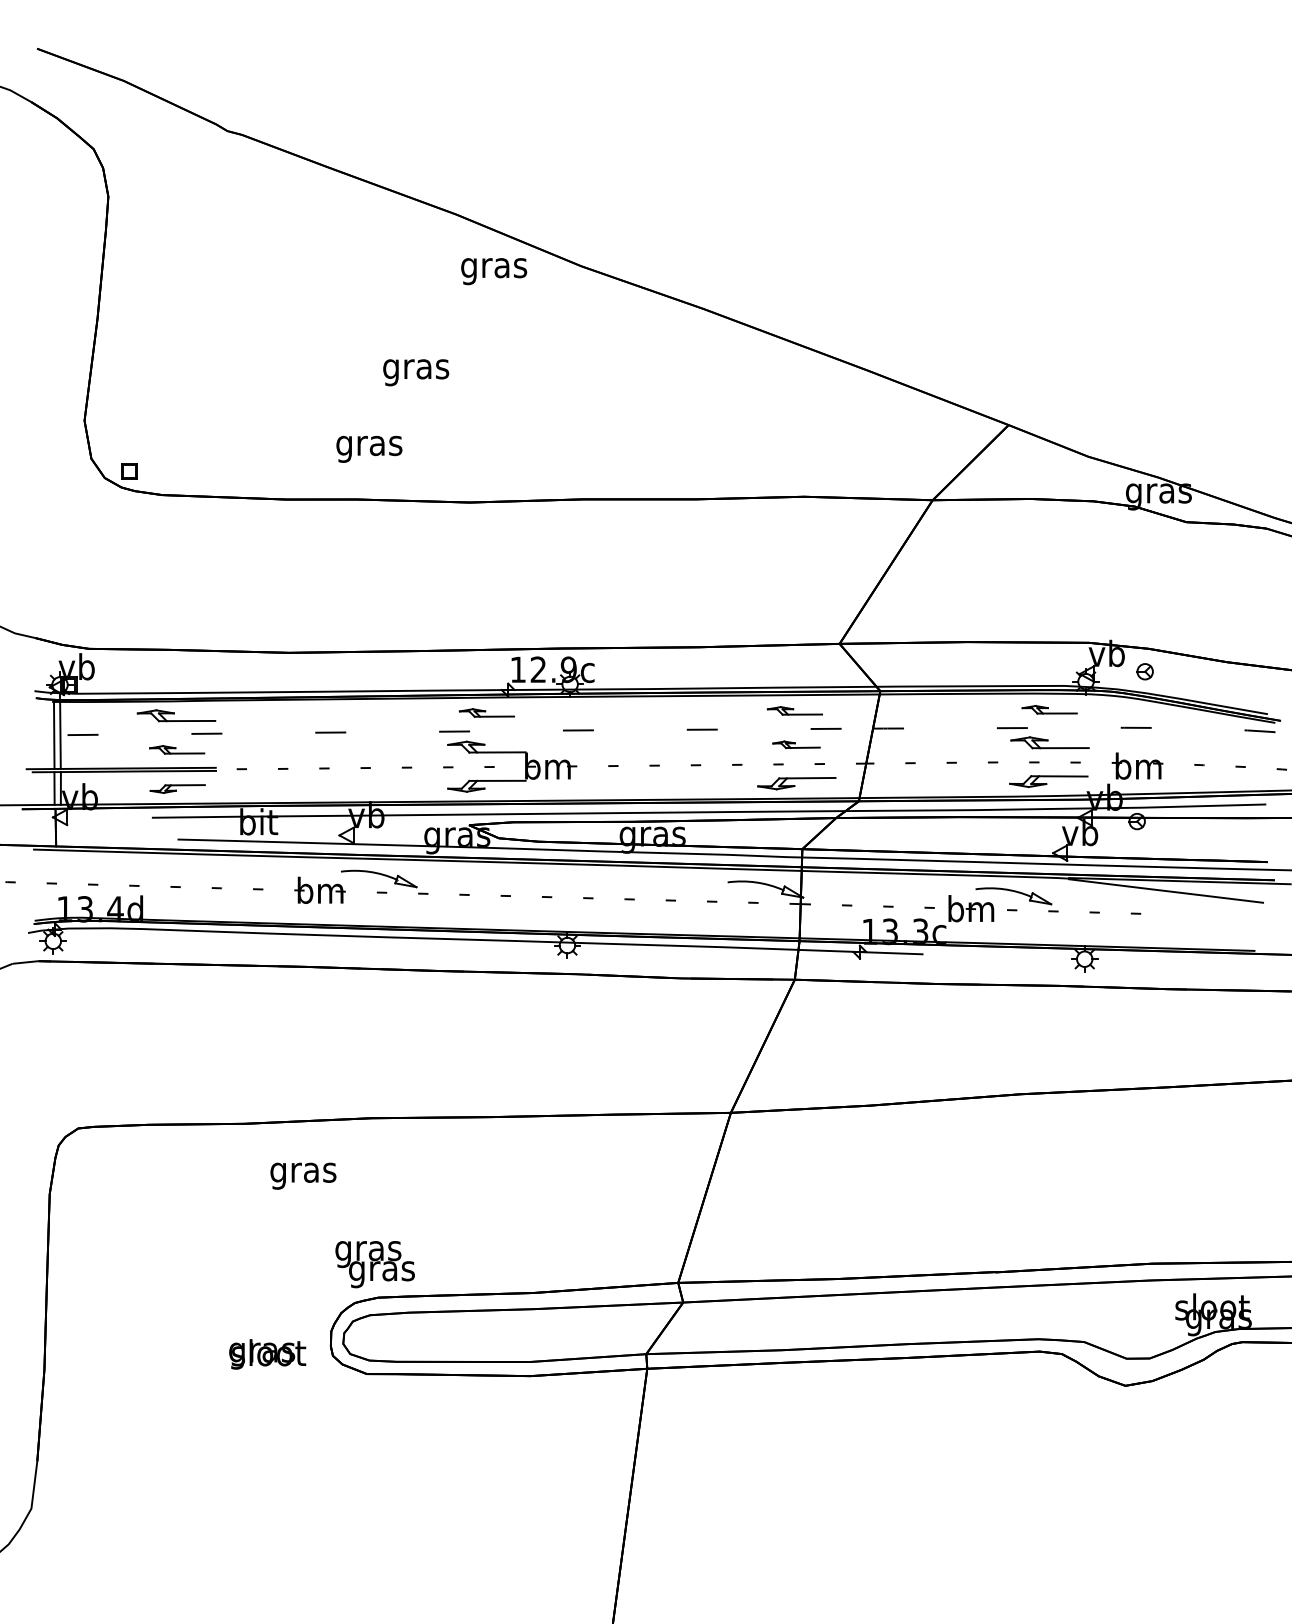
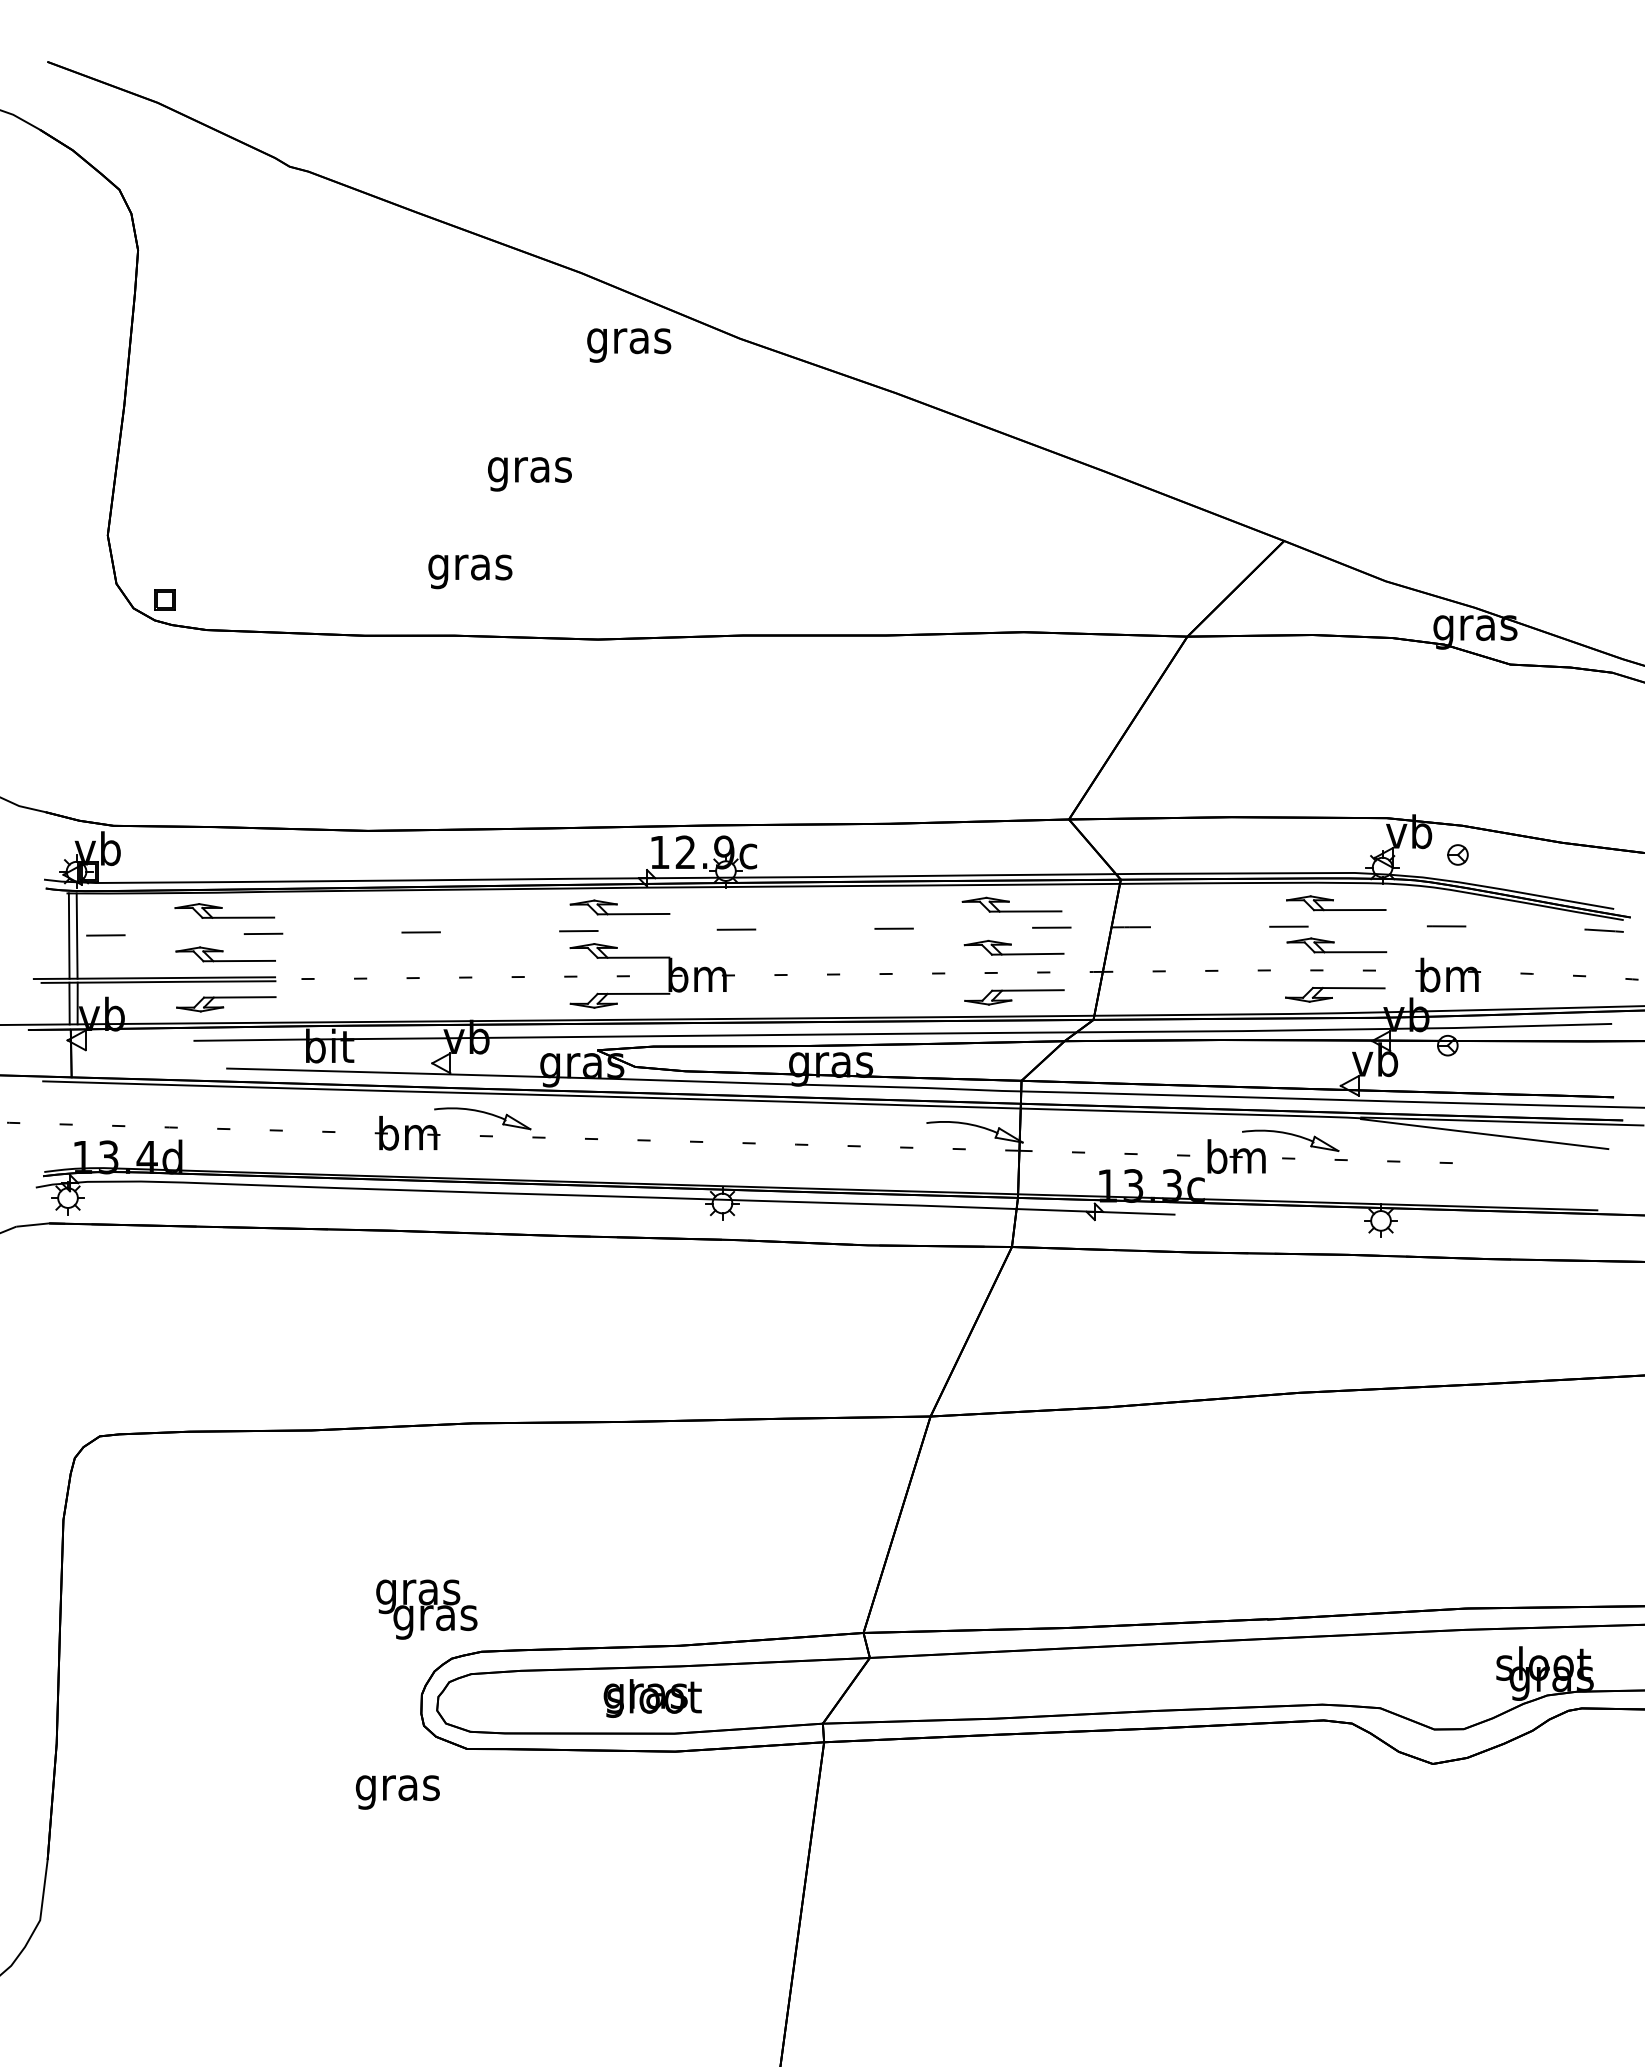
part: (1049, 709) -> (1336, 903), size x1.43
part: (794, 710) -> (1011, 904), size x1.43
part: (486, 712) -> (619, 906), size x1.43
part: (796, 744) -> (1014, 947), size x1.67
part: (176, 749) -> (224, 953), size x1.43
part: (177, 788) -> (226, 1003), size x1.43
text: (303, 1175) -> (397, 1791), moved
text: (374, 1264) -> (425, 1609), moved
text: (267, 1354) -> (652, 1698), moved

